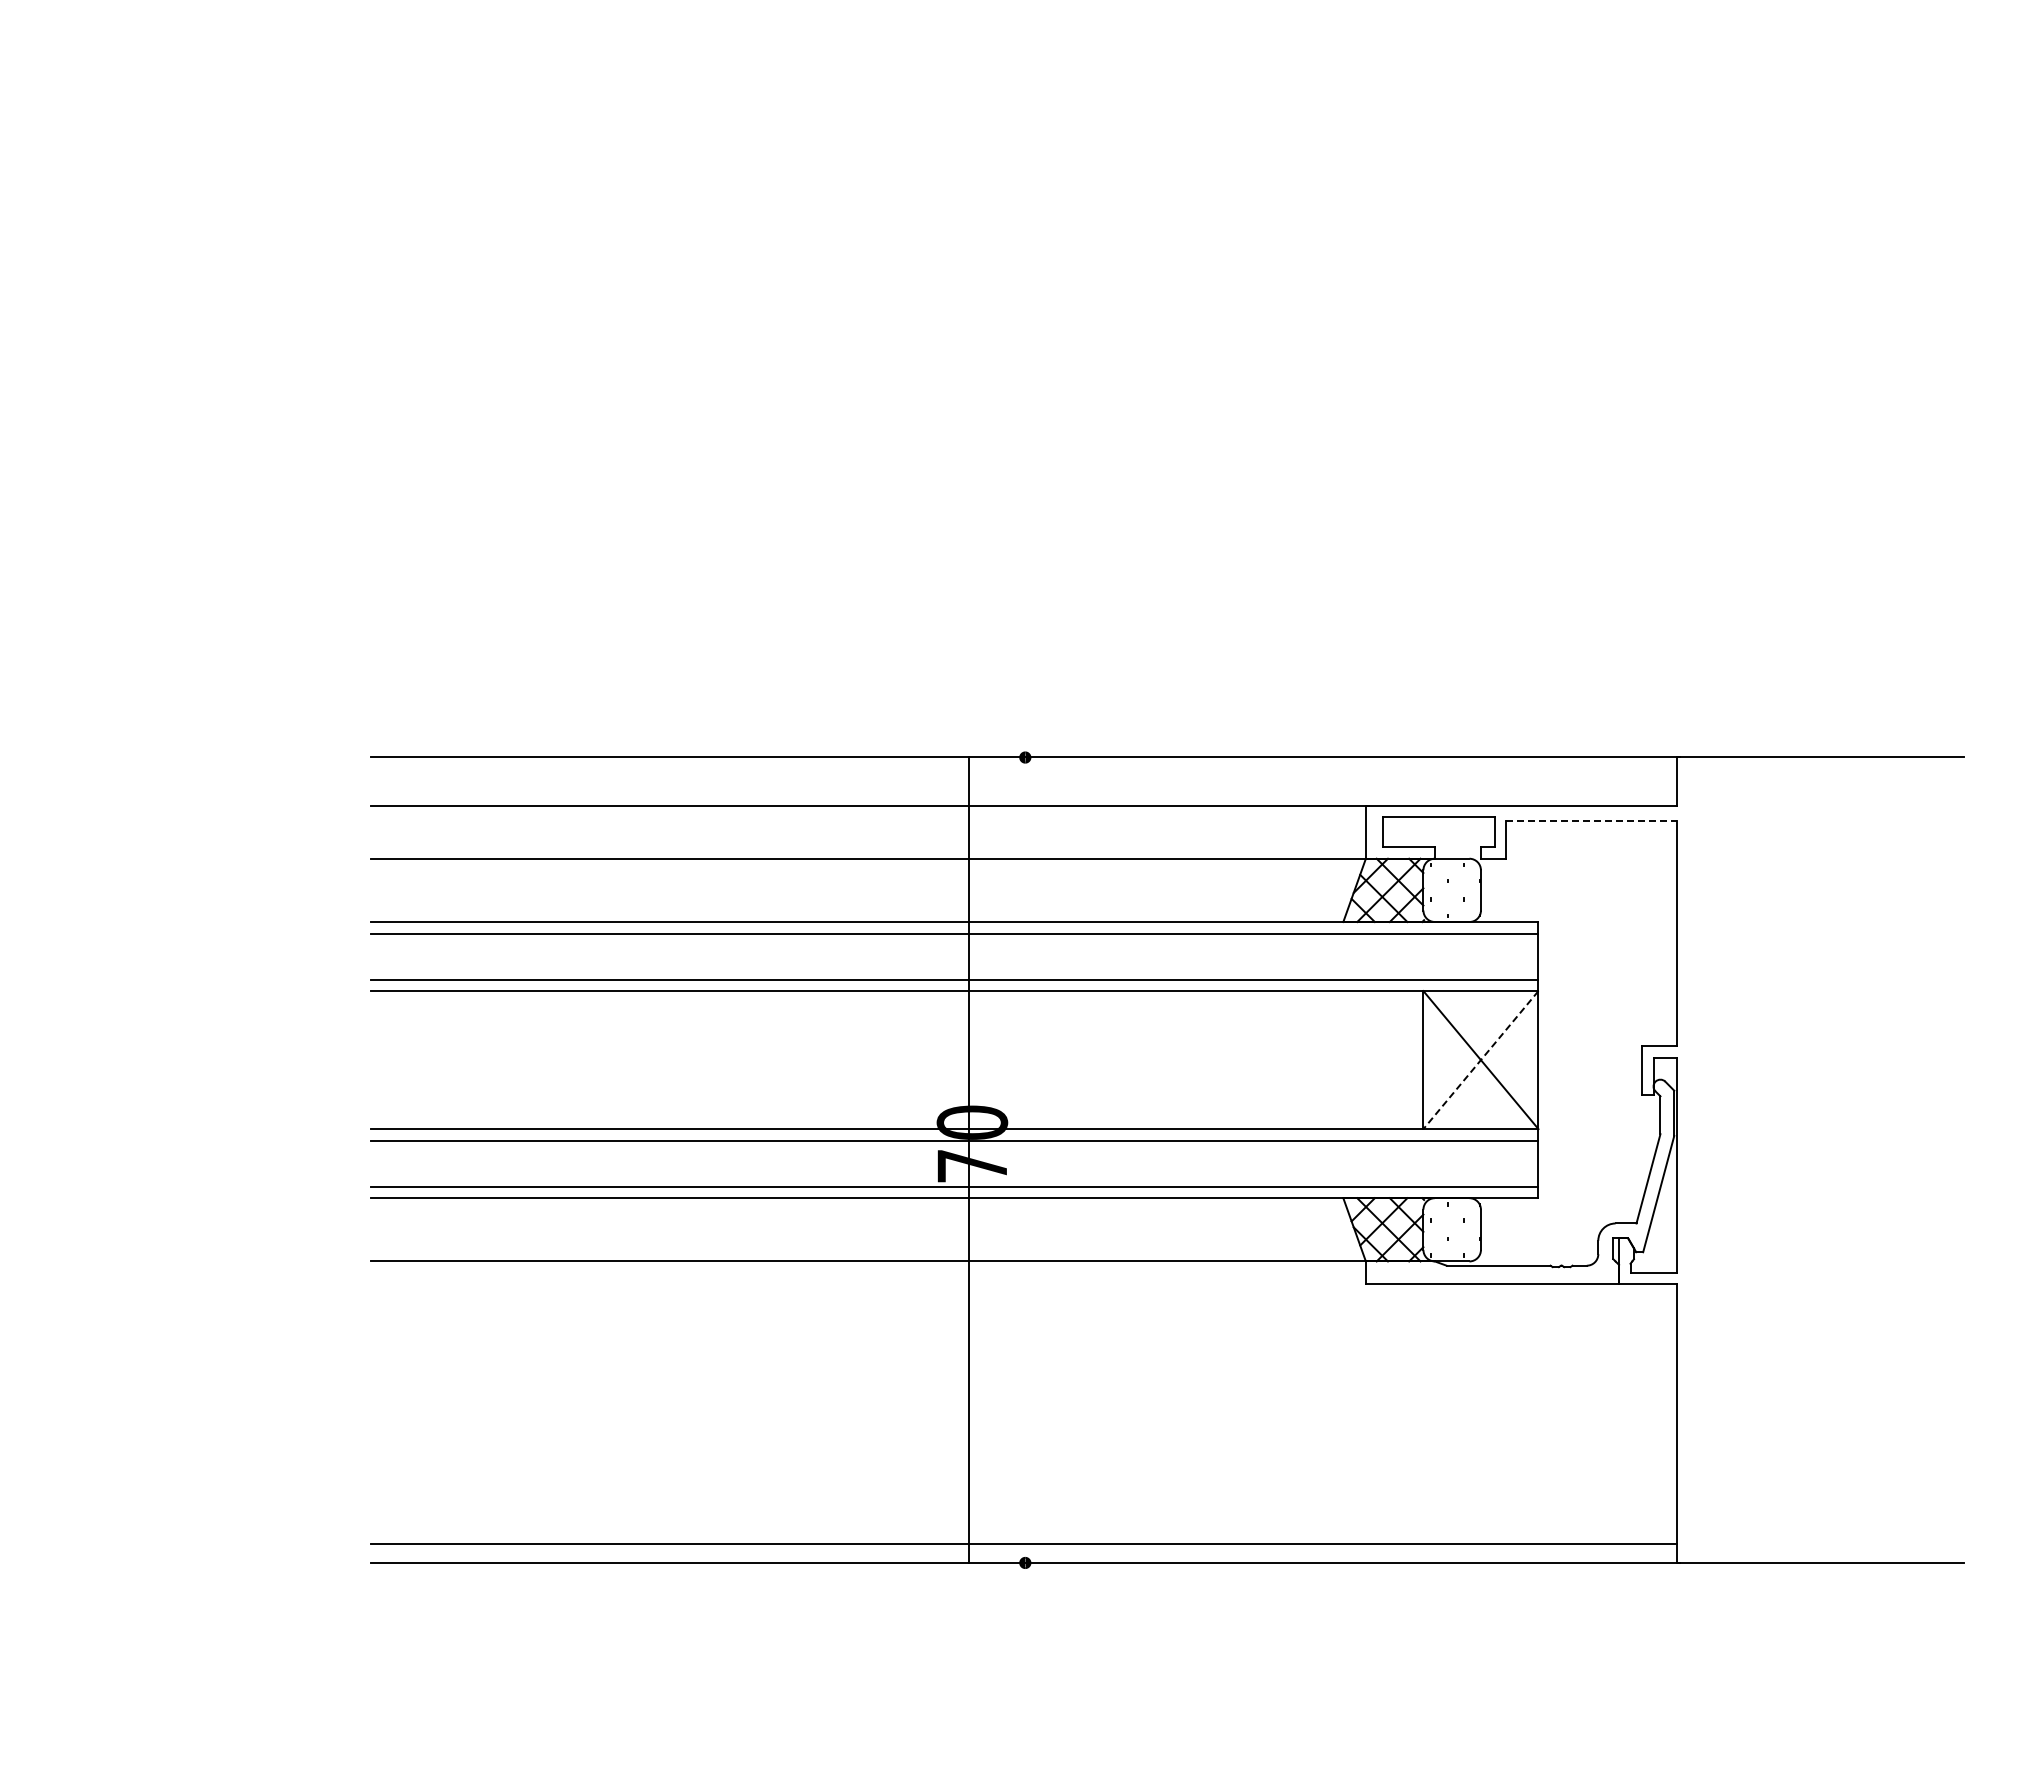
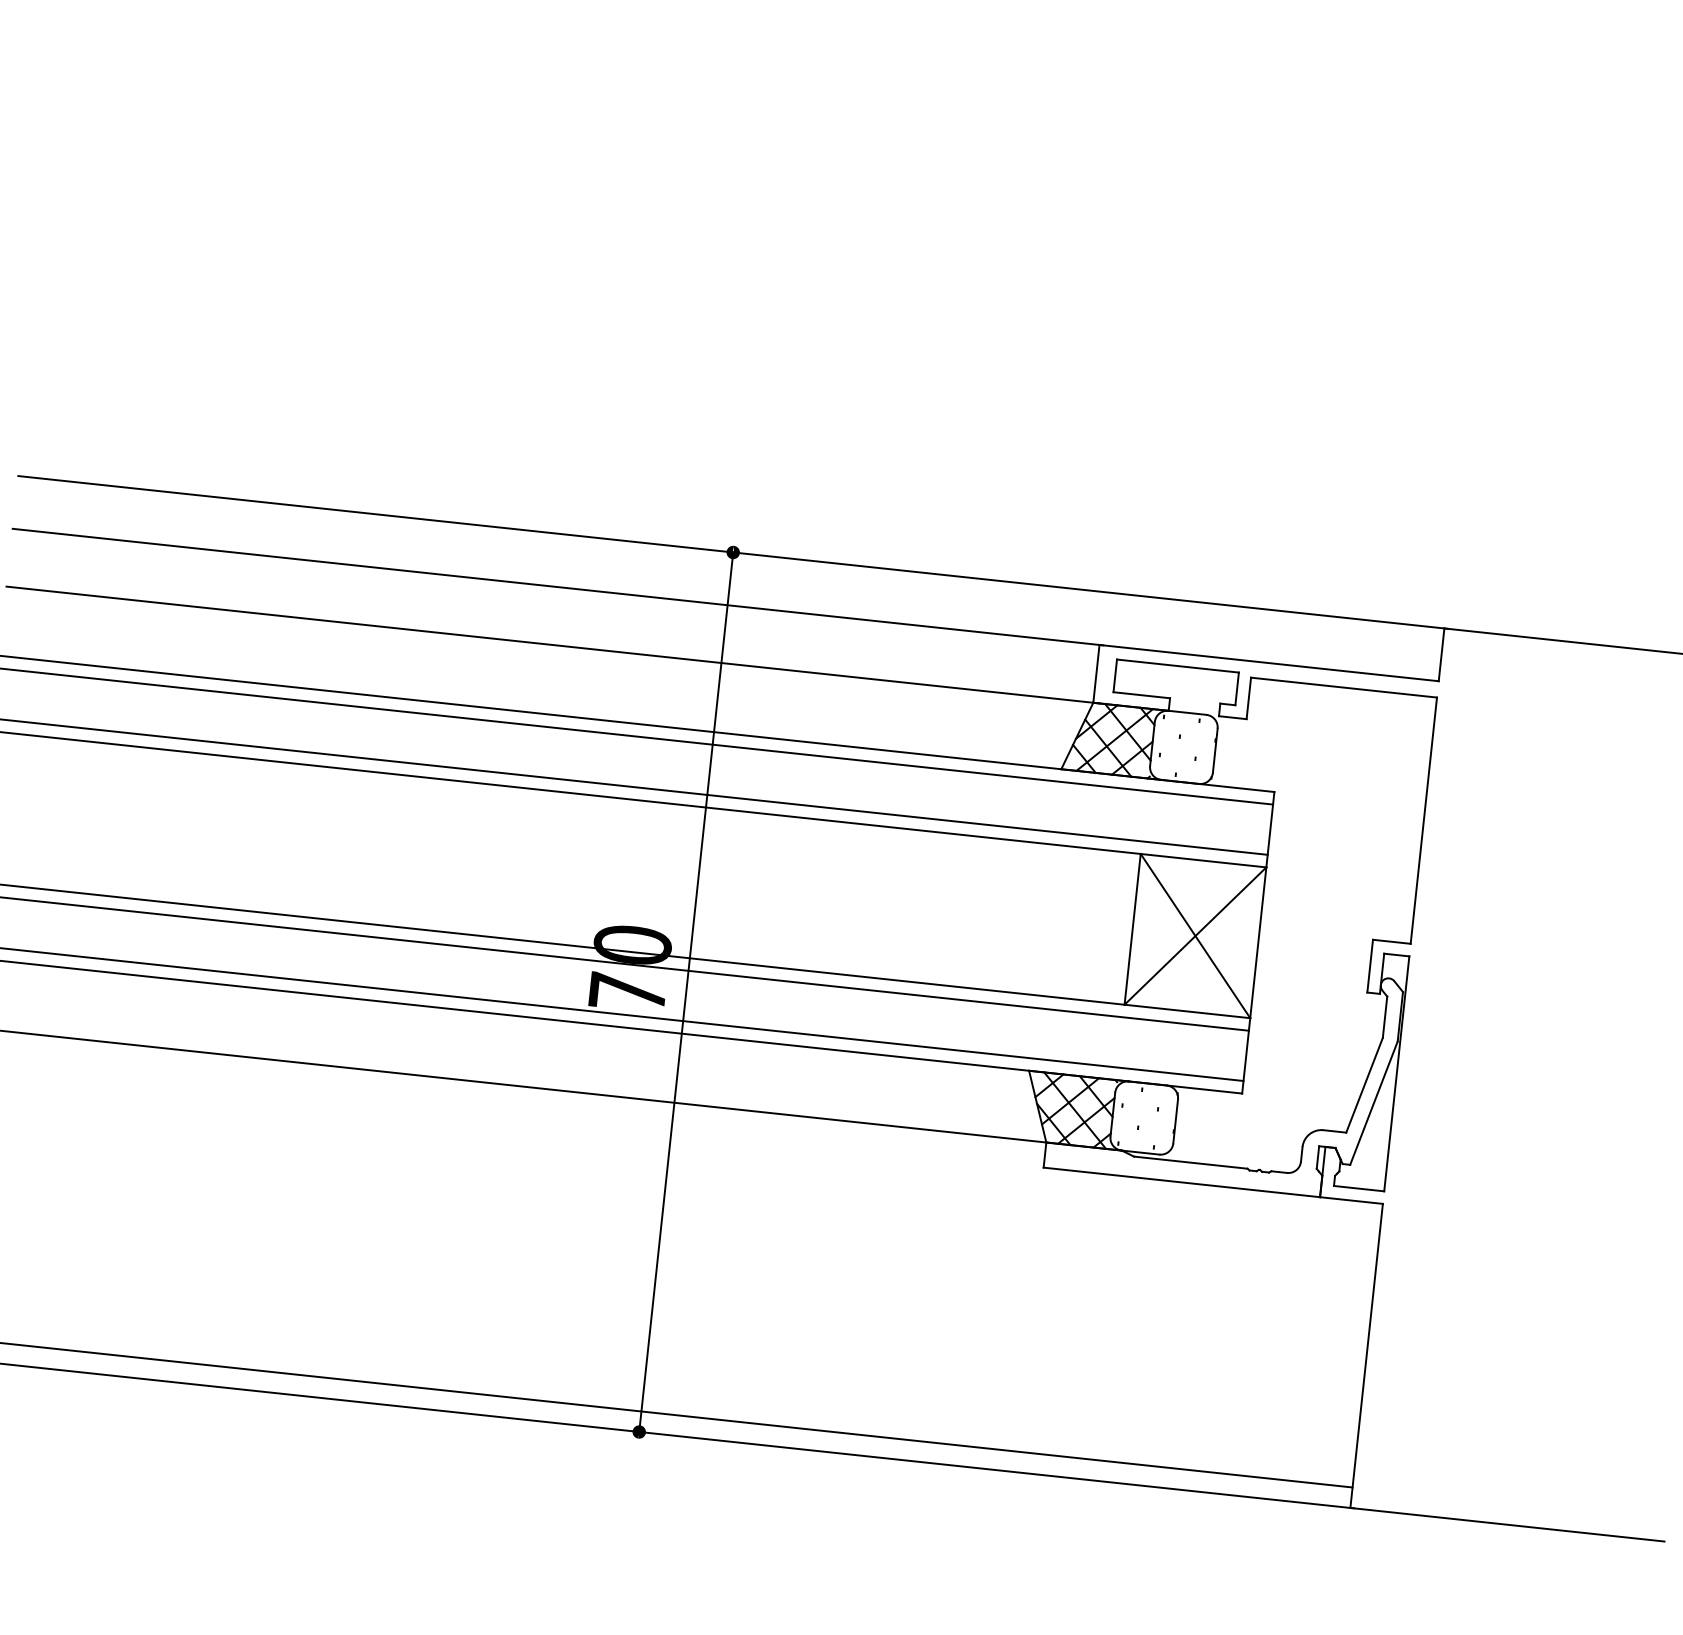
line: (1591, 820) -> (1344, 687), dashed -> solid
line: (1480, 1060) -> (1194, 936), dashed -> solid
line: (969, 1159) -> (686, 991), moved

